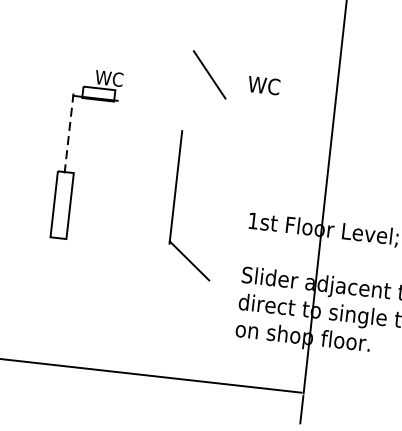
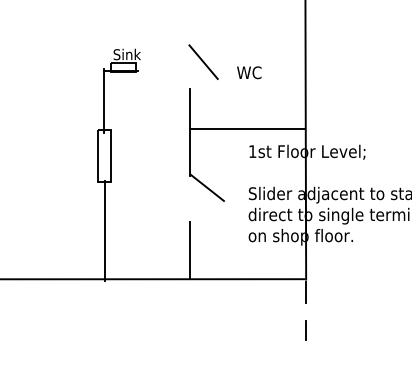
line: (209, 74) -> (203, 61), moved
text: (104, 77) -> (126, 54), WC -> Sink
text: (264, 85) -> (249, 72), moved
line: (68, 135) -> (103, 101), dashed -> solid
line: (249, 191) -> (247, 129), added
line: (52, 301) -> (105, 230), added
line: (159, 339) -> (190, 250), added

